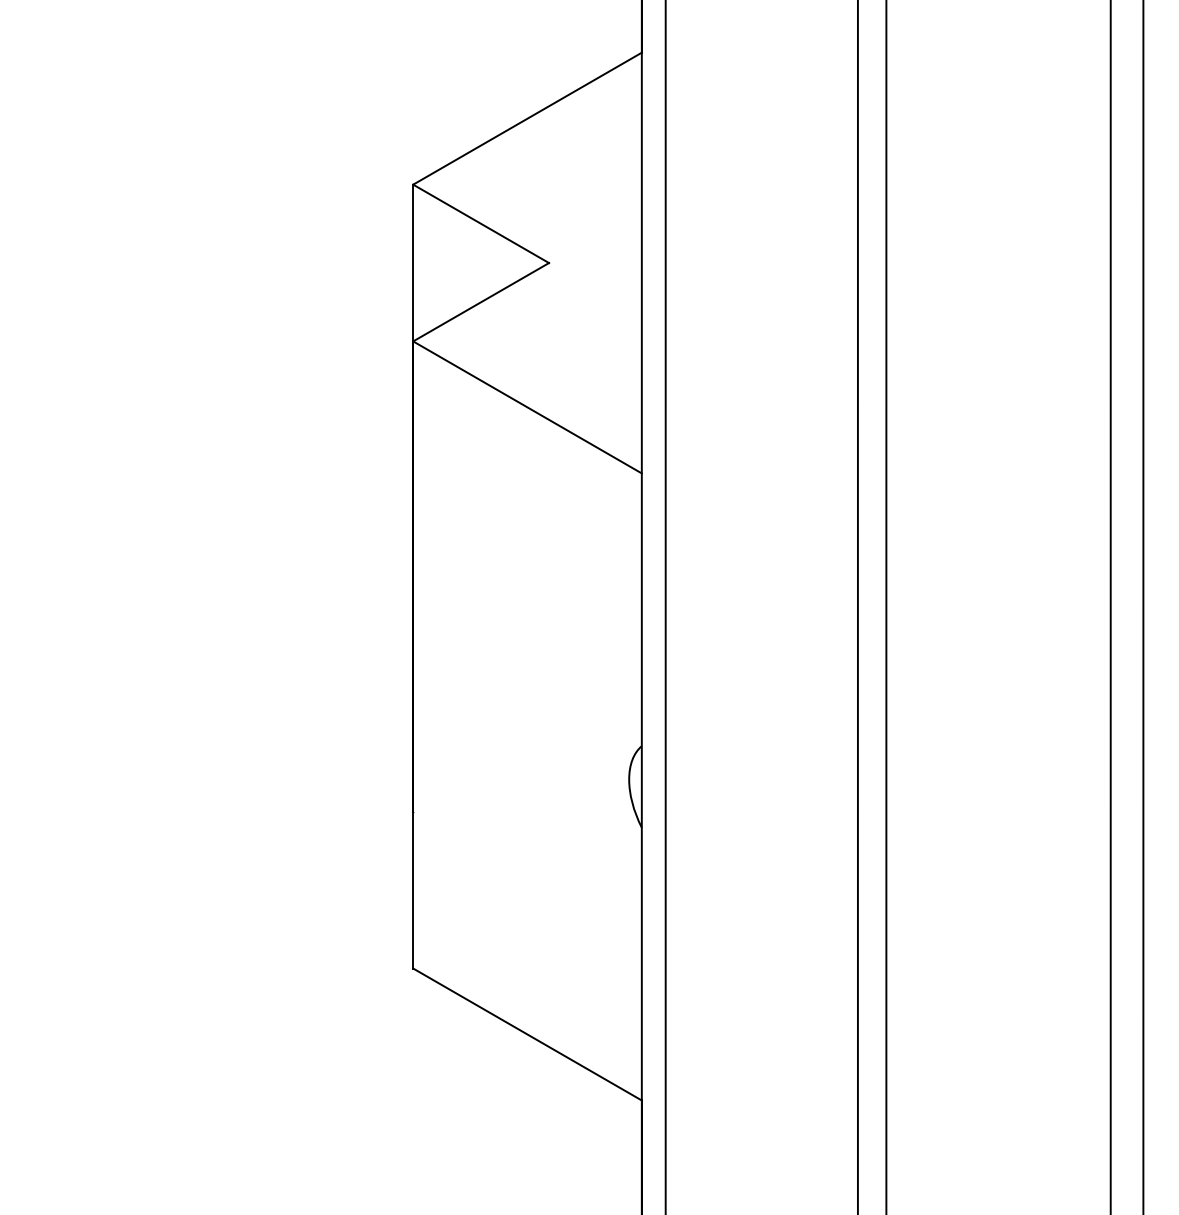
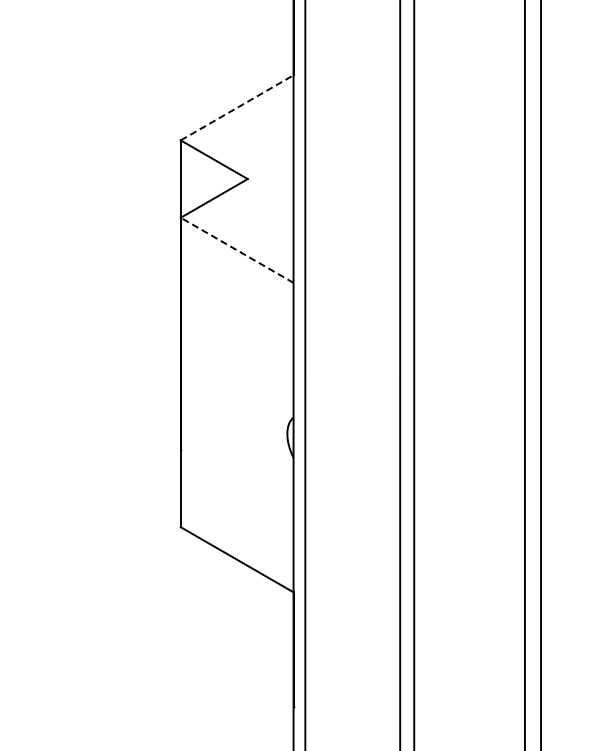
line: (528, 117) -> (237, 107), solid -> dashed
line: (526, 407) -> (236, 250), solid -> dashed

